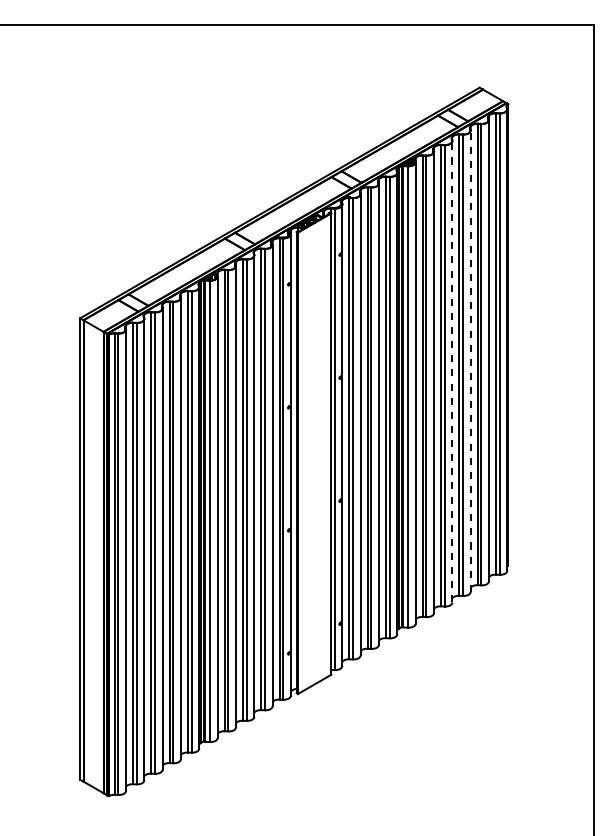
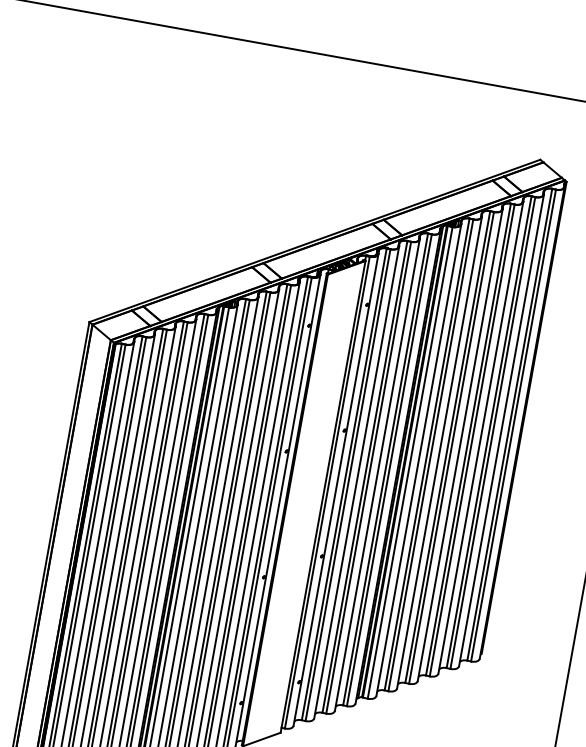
line: (470, 361) -> (480, 438), dashed -> solid
line: (452, 371) -> (460, 444), dashed -> solid

